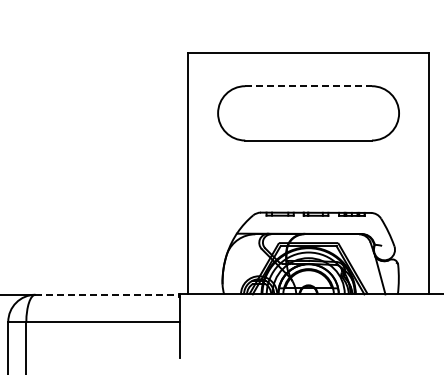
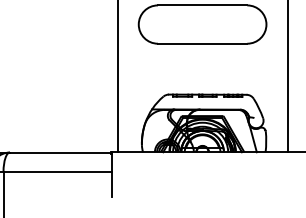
line: (309, 86) -> (203, 5), dashed -> solid
line: (108, 294) -> (61, 152), dashed -> solid

